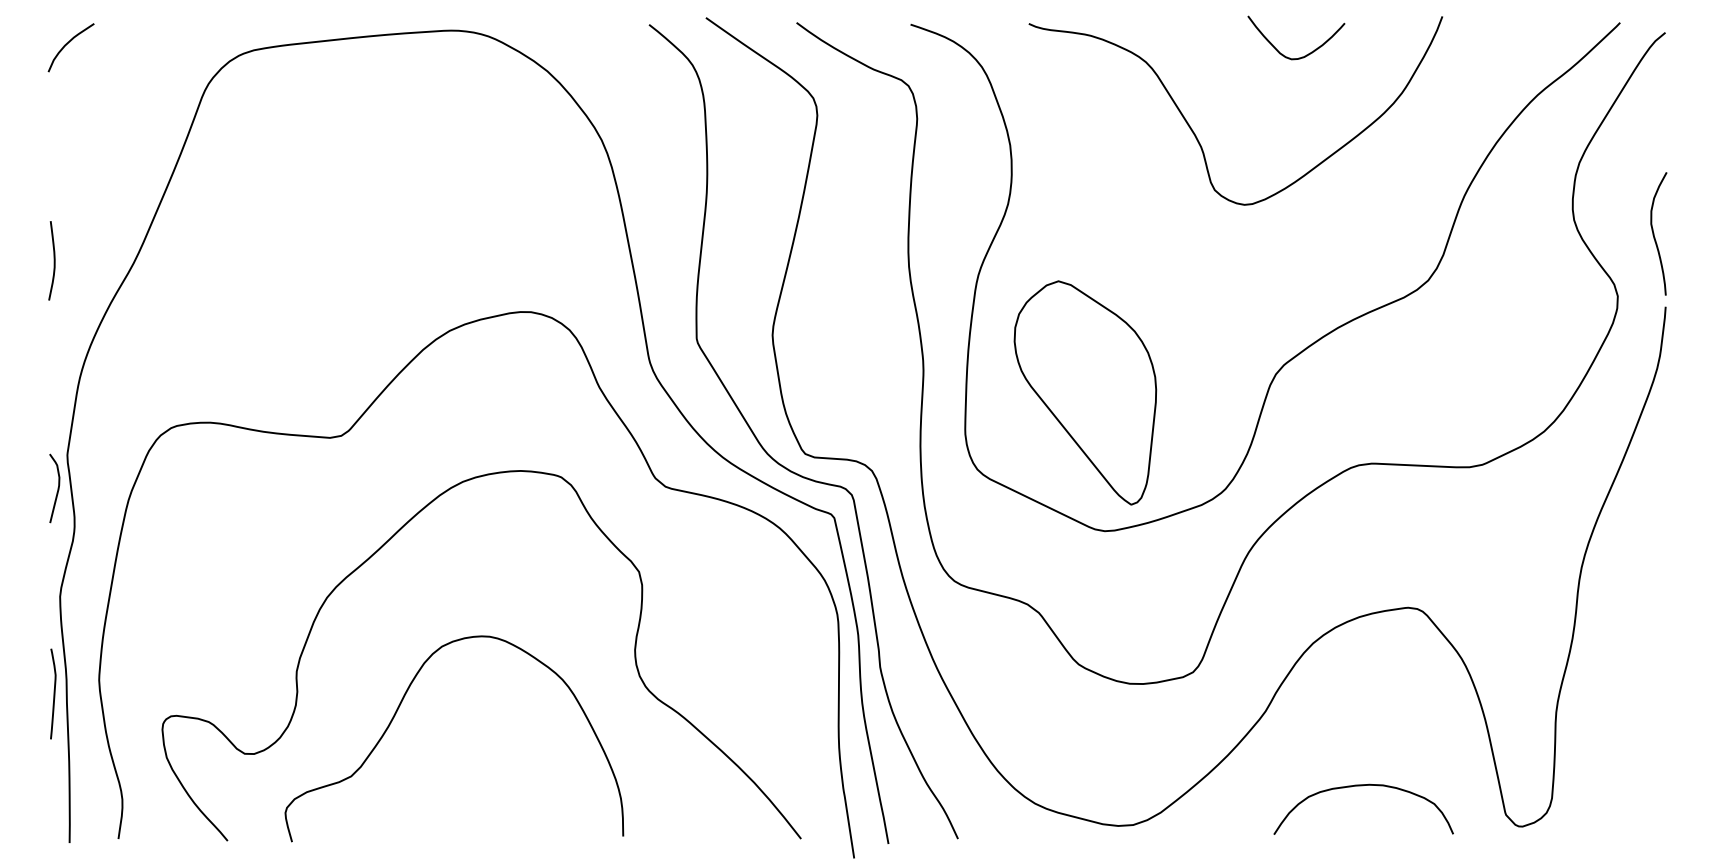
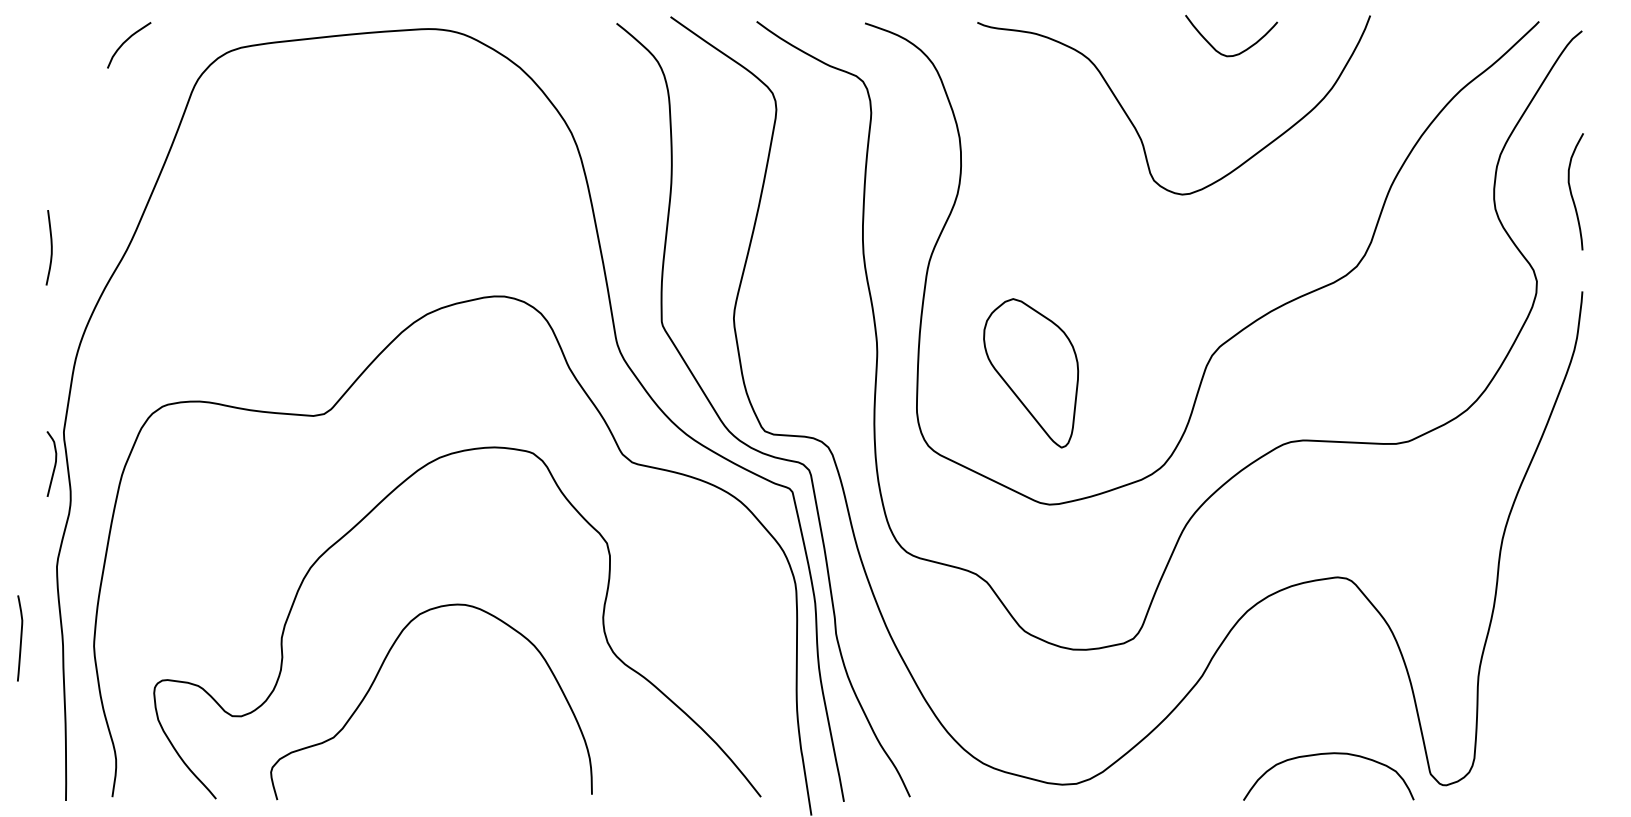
curve: (67, 44) -> (125, 42), moved
curve: (1654, 233) -> (1571, 191), moved
part: (1085, 392) -> (1031, 372), size x0.7
curve: (53, 693) -> (20, 637), moved
curve: (1363, 786) -> (1328, 754), moved

